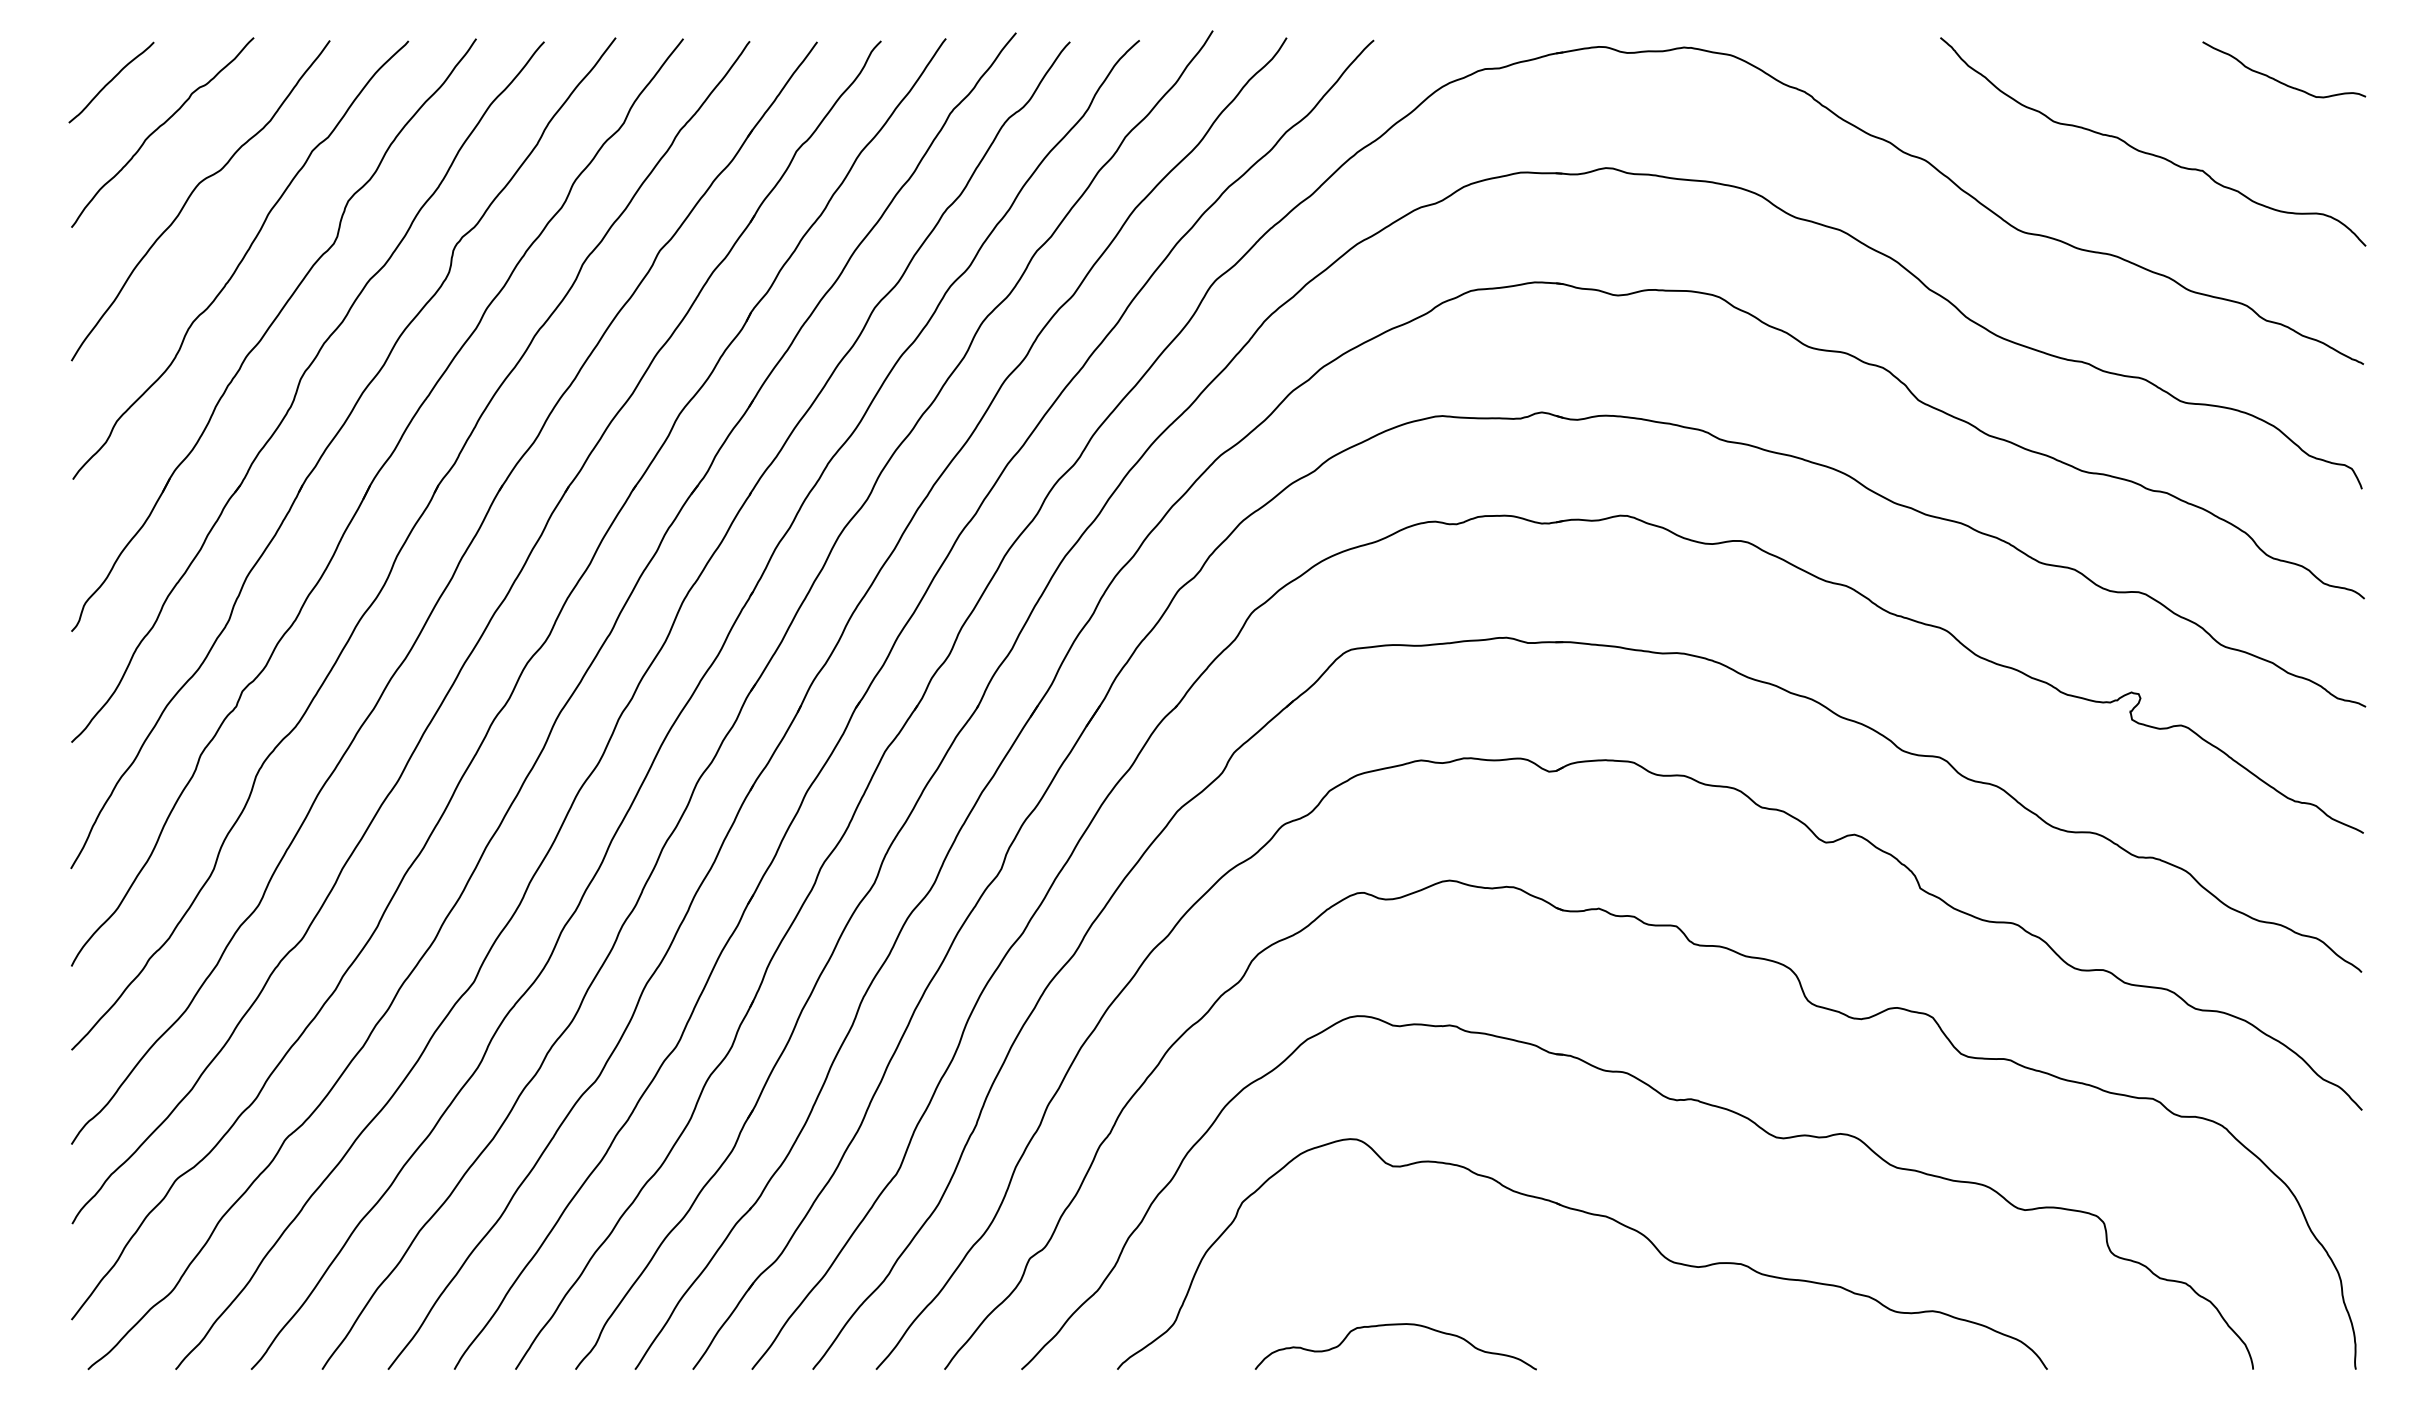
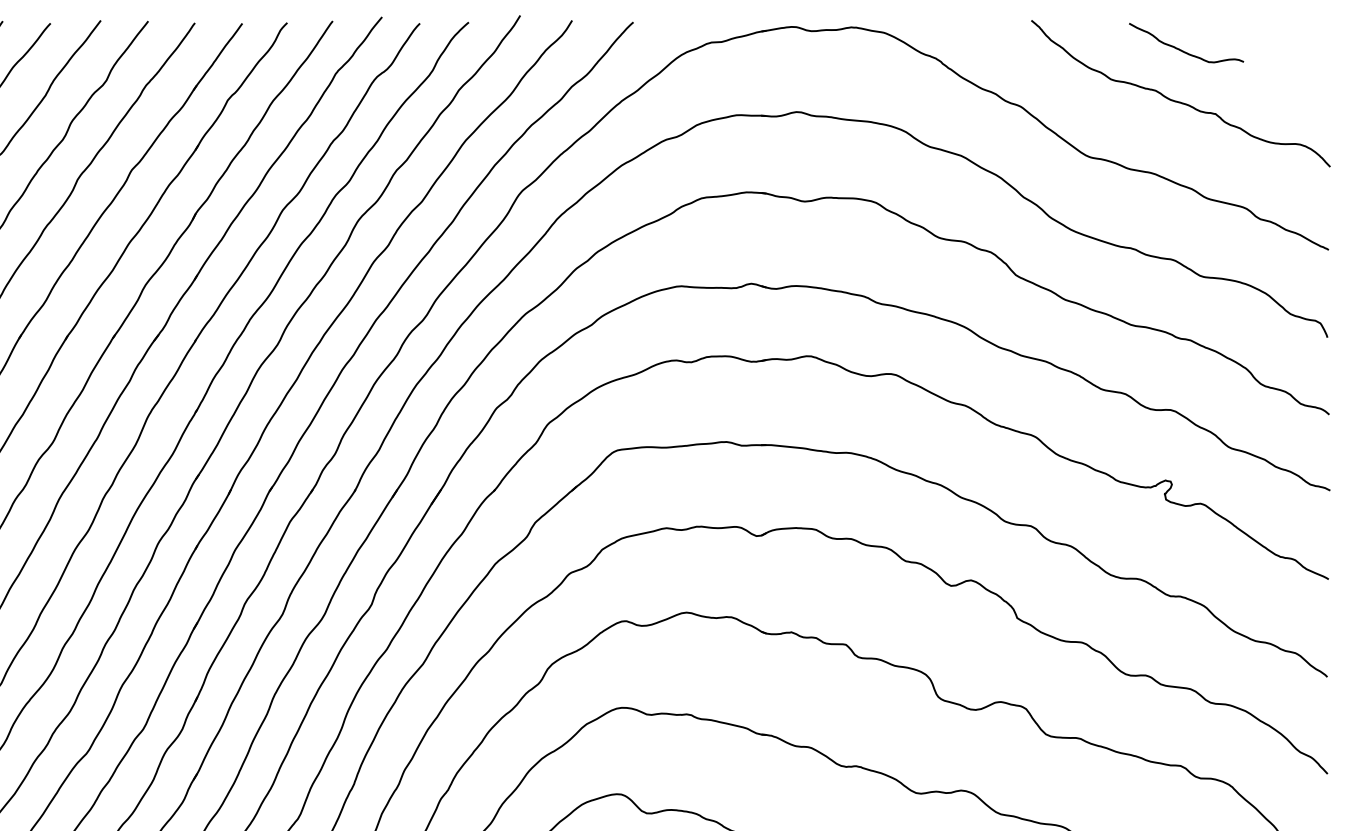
curve: (2277, 79) -> (1181, 49), moved

